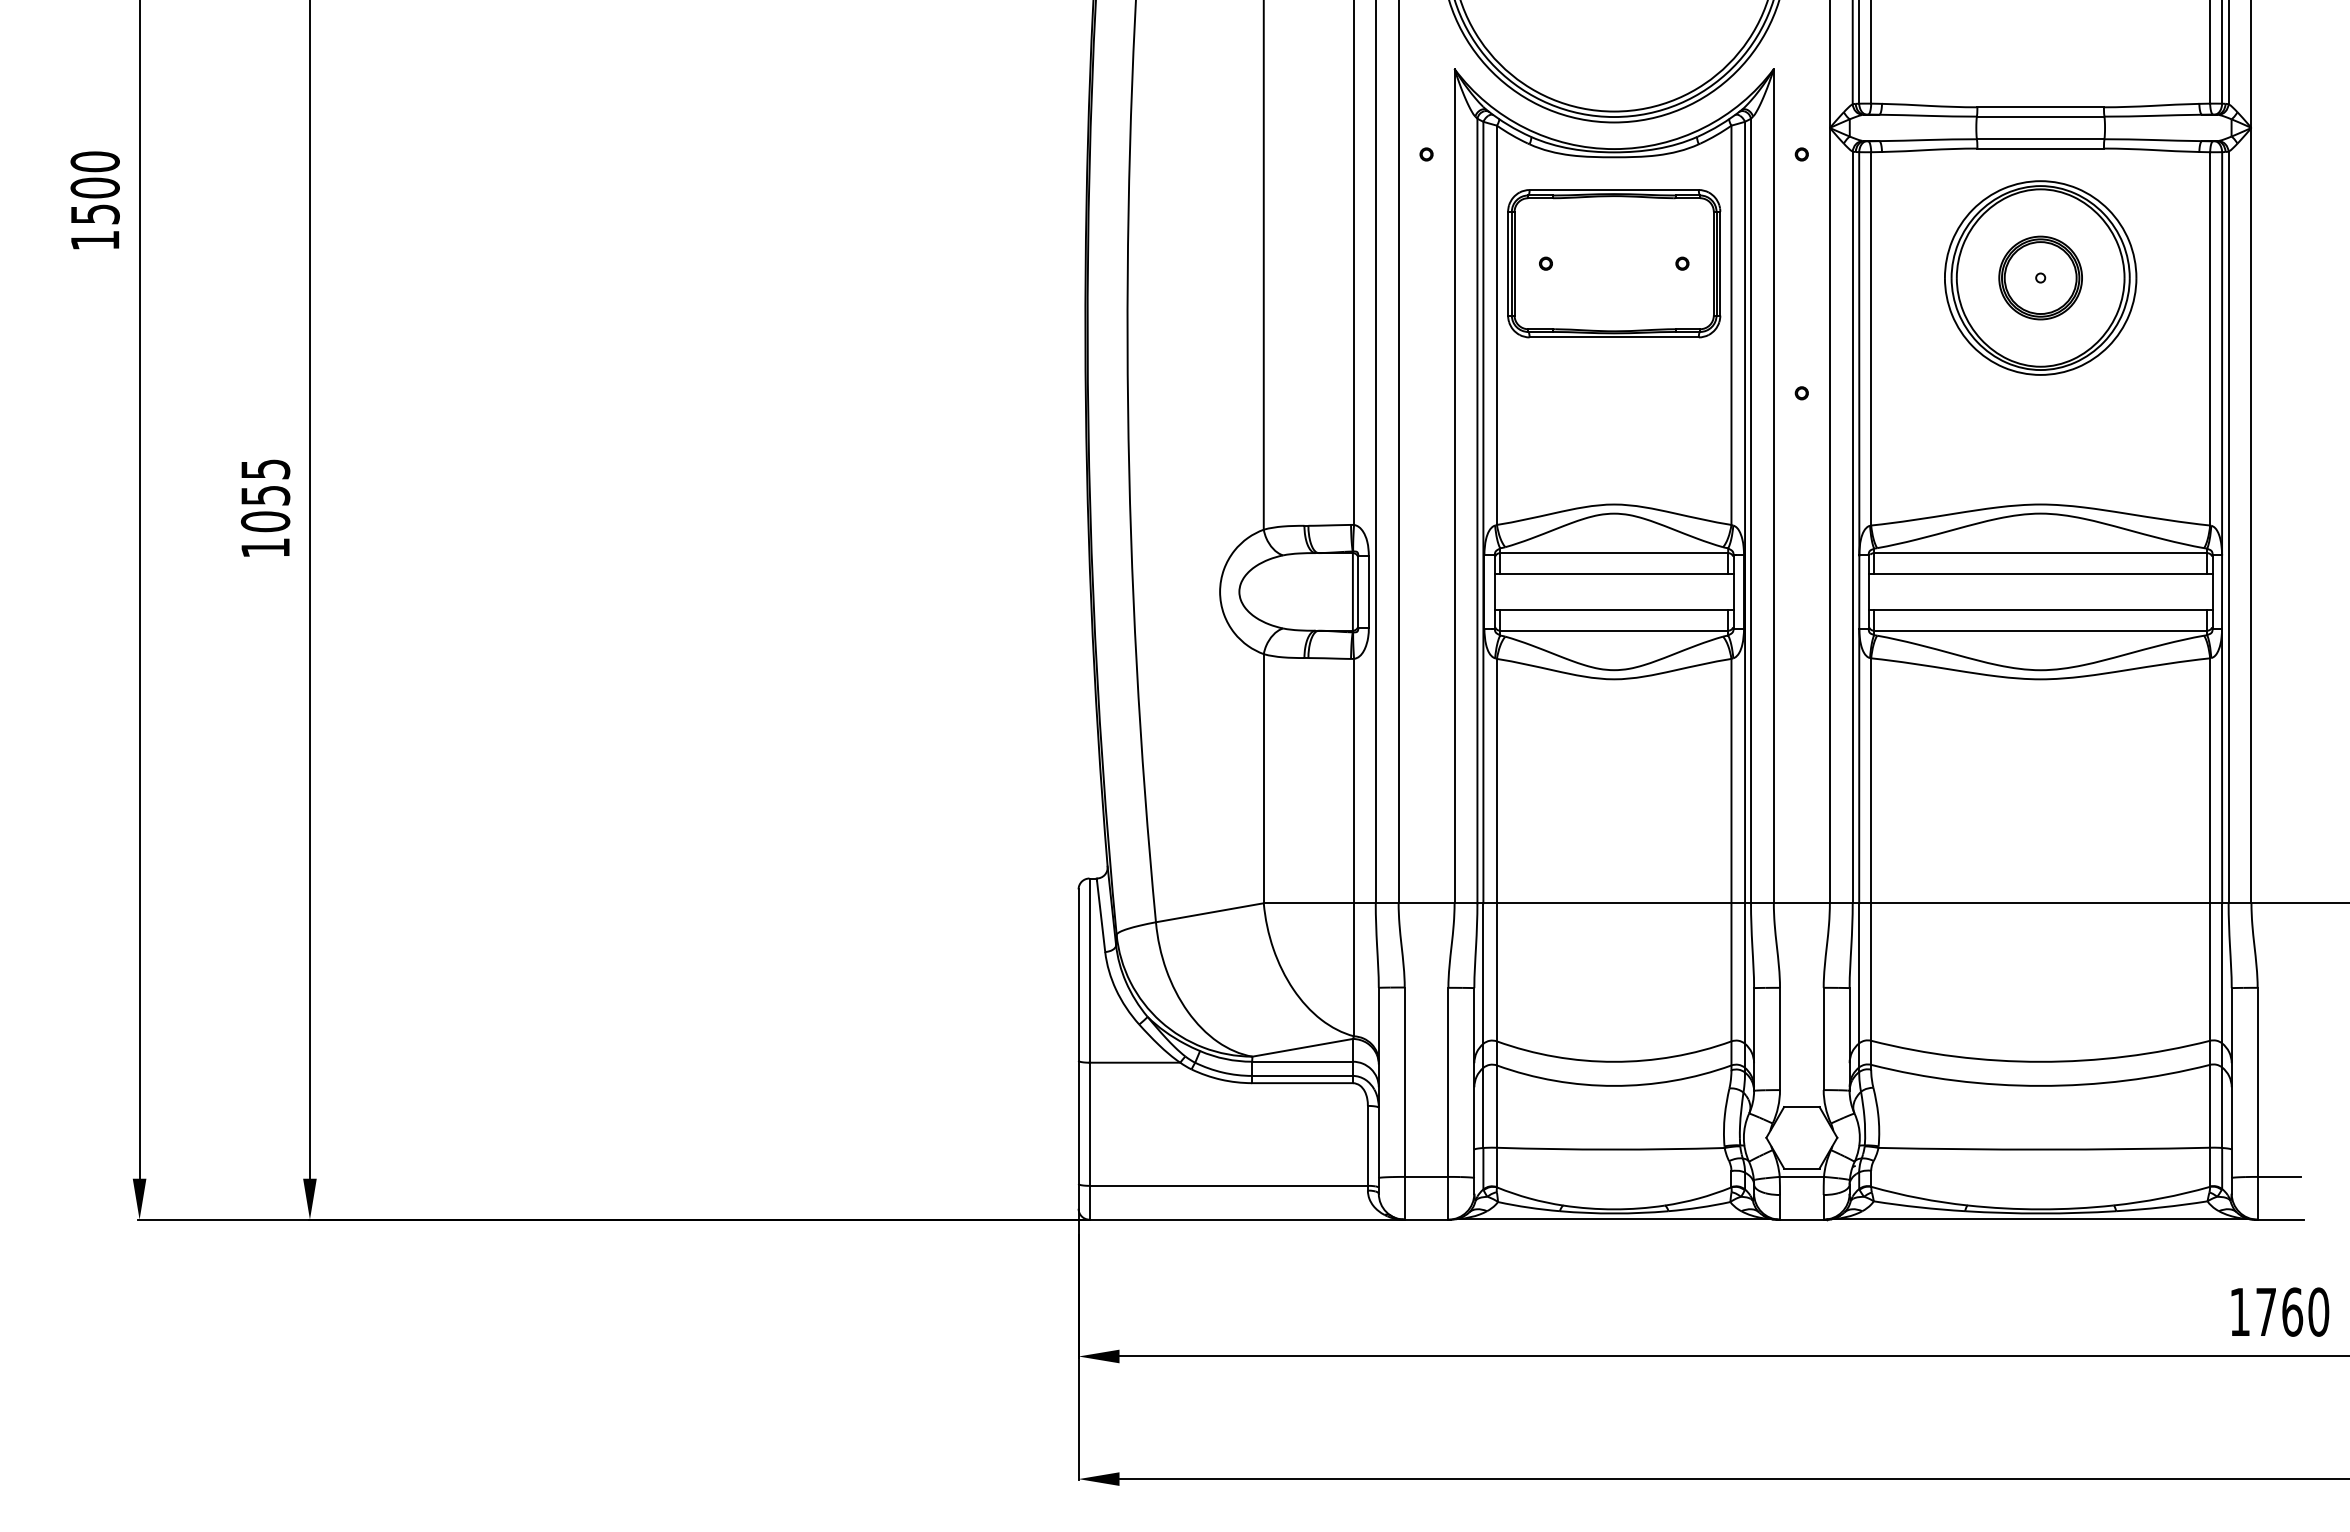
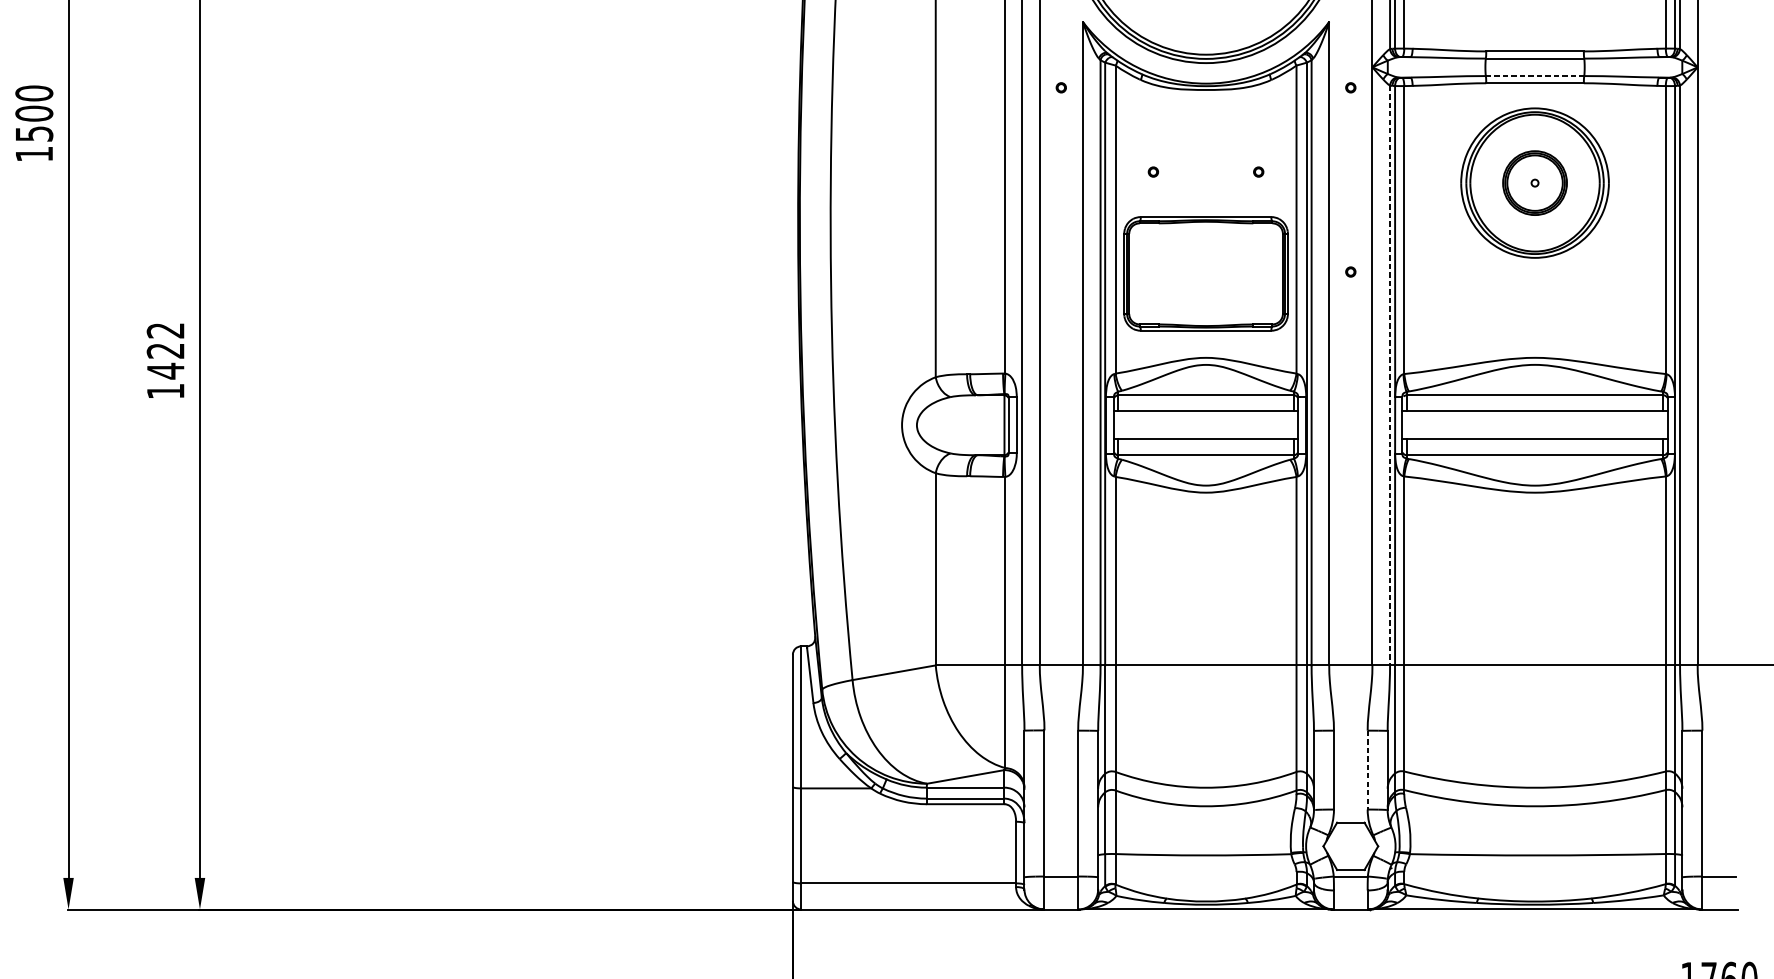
line: (2040, 139) -> (1534, 76), solid -> dashed
part: (1614, 263) -> (1206, 273), moved
text: (265, 495) -> (165, 350), 1055 -> 1422
line: (1852, 527) -> (1389, 375), solid -> dashed
line: (1823, 1039) -> (1367, 770), solid -> dashed

